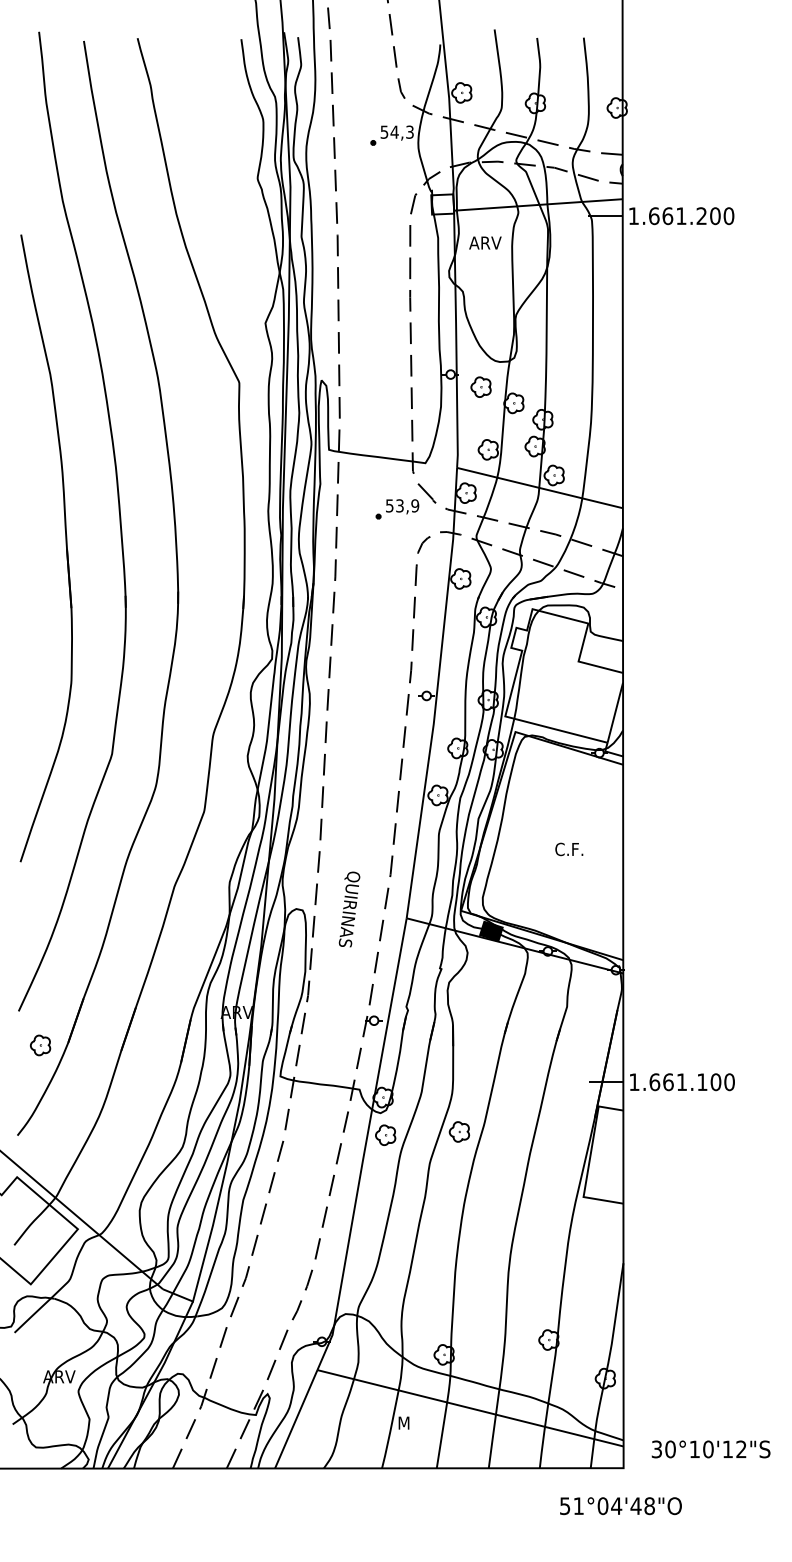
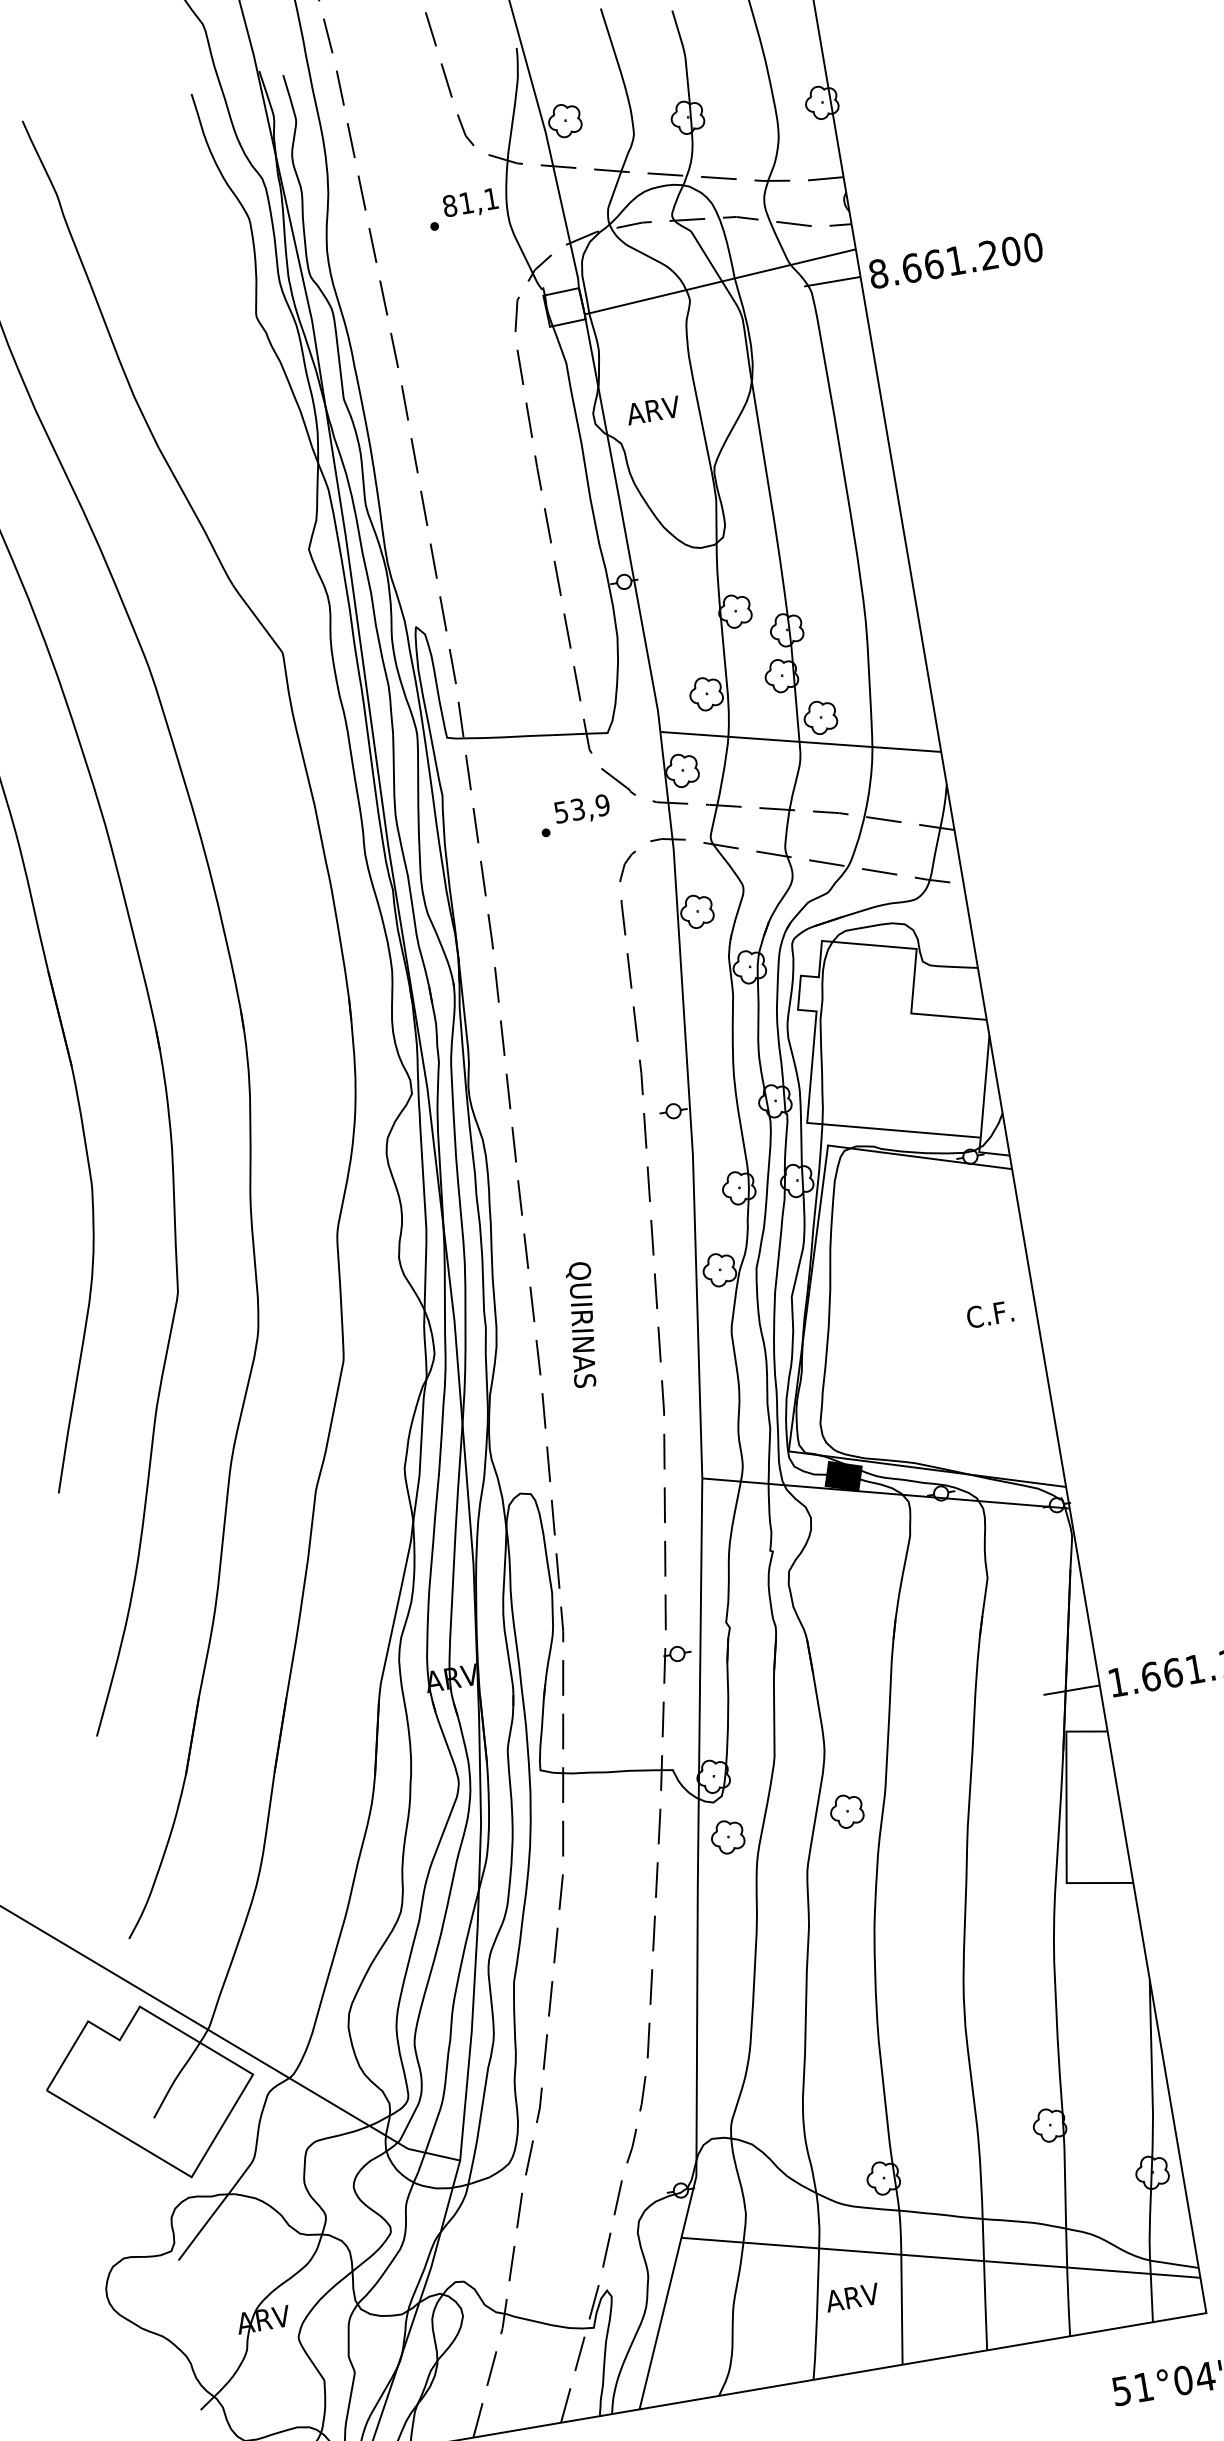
text: (396, 131) -> (469, 201), 54,3 -> 81,1
text: (633, 216) -> (878, 274), 1.661.200 -> 8.661.200
text: (485, 242) -> (653, 409), moved
part: (480, 386) -> (676, 593), removed
text: (569, 849) -> (990, 1314), moved
text: (349, 909) -> (582, 1325), moved
part: (40, 1045) -> (141, 1786), removed
text: (413, 1422) -> (852, 2296), M -> ARV

